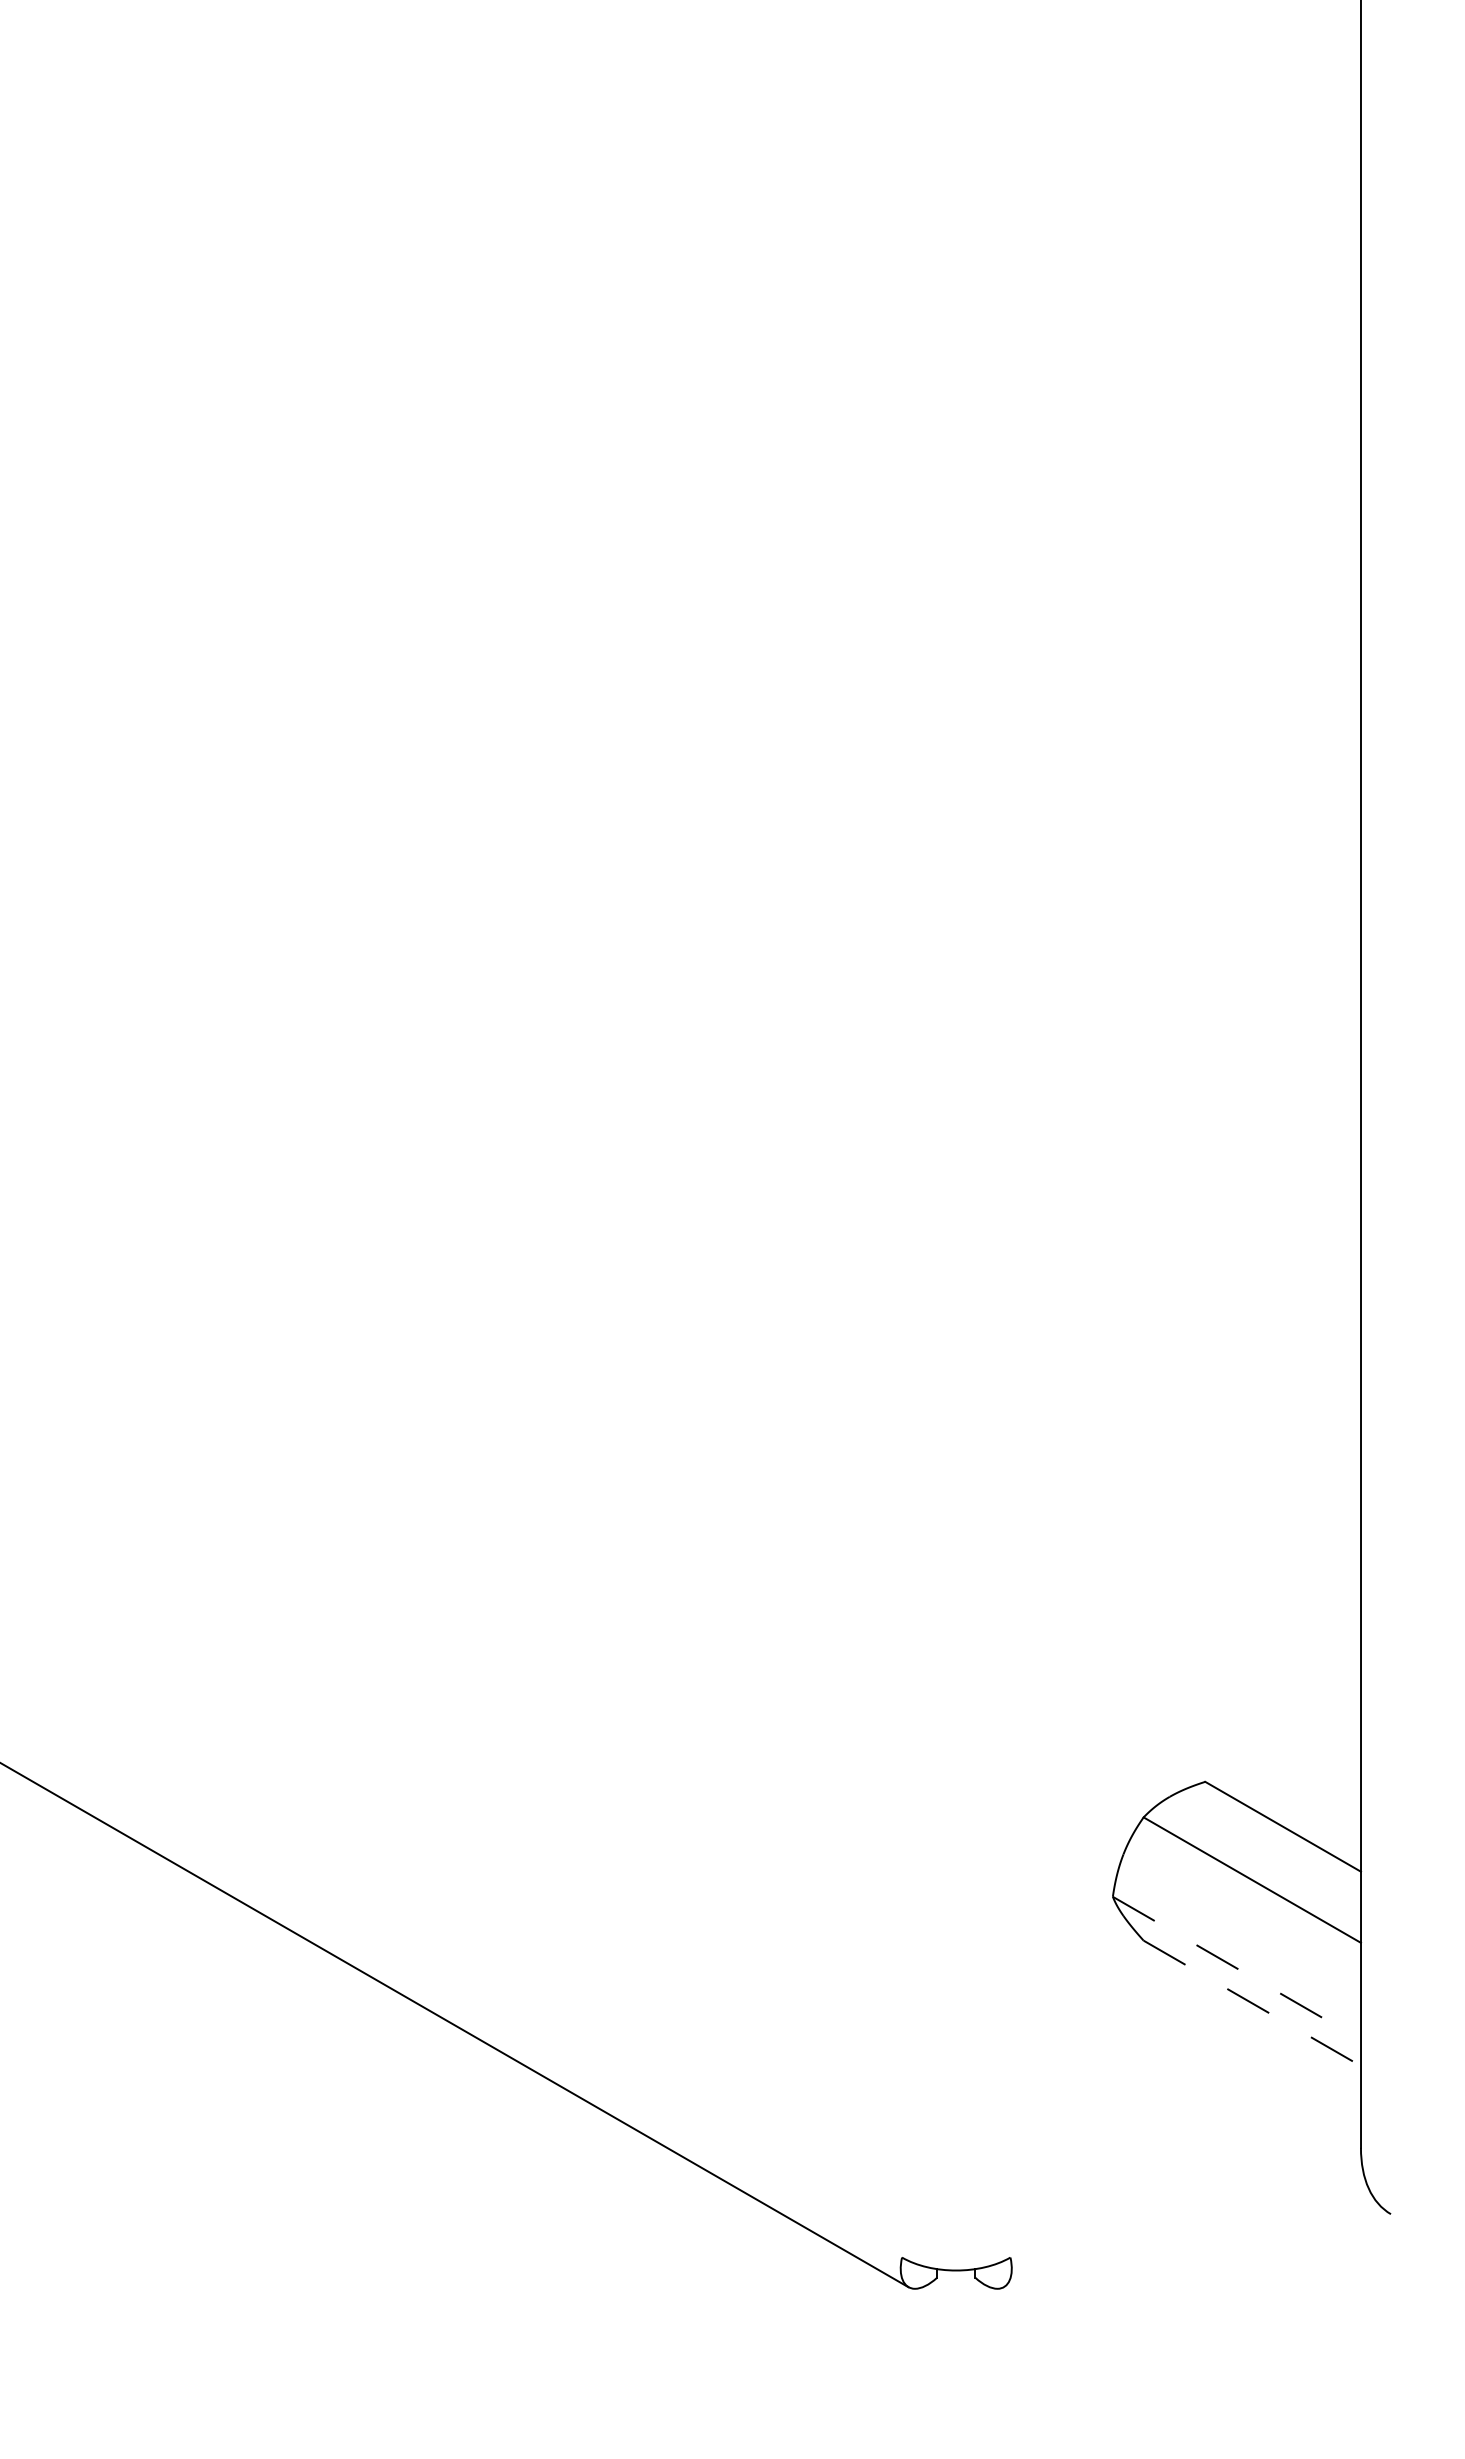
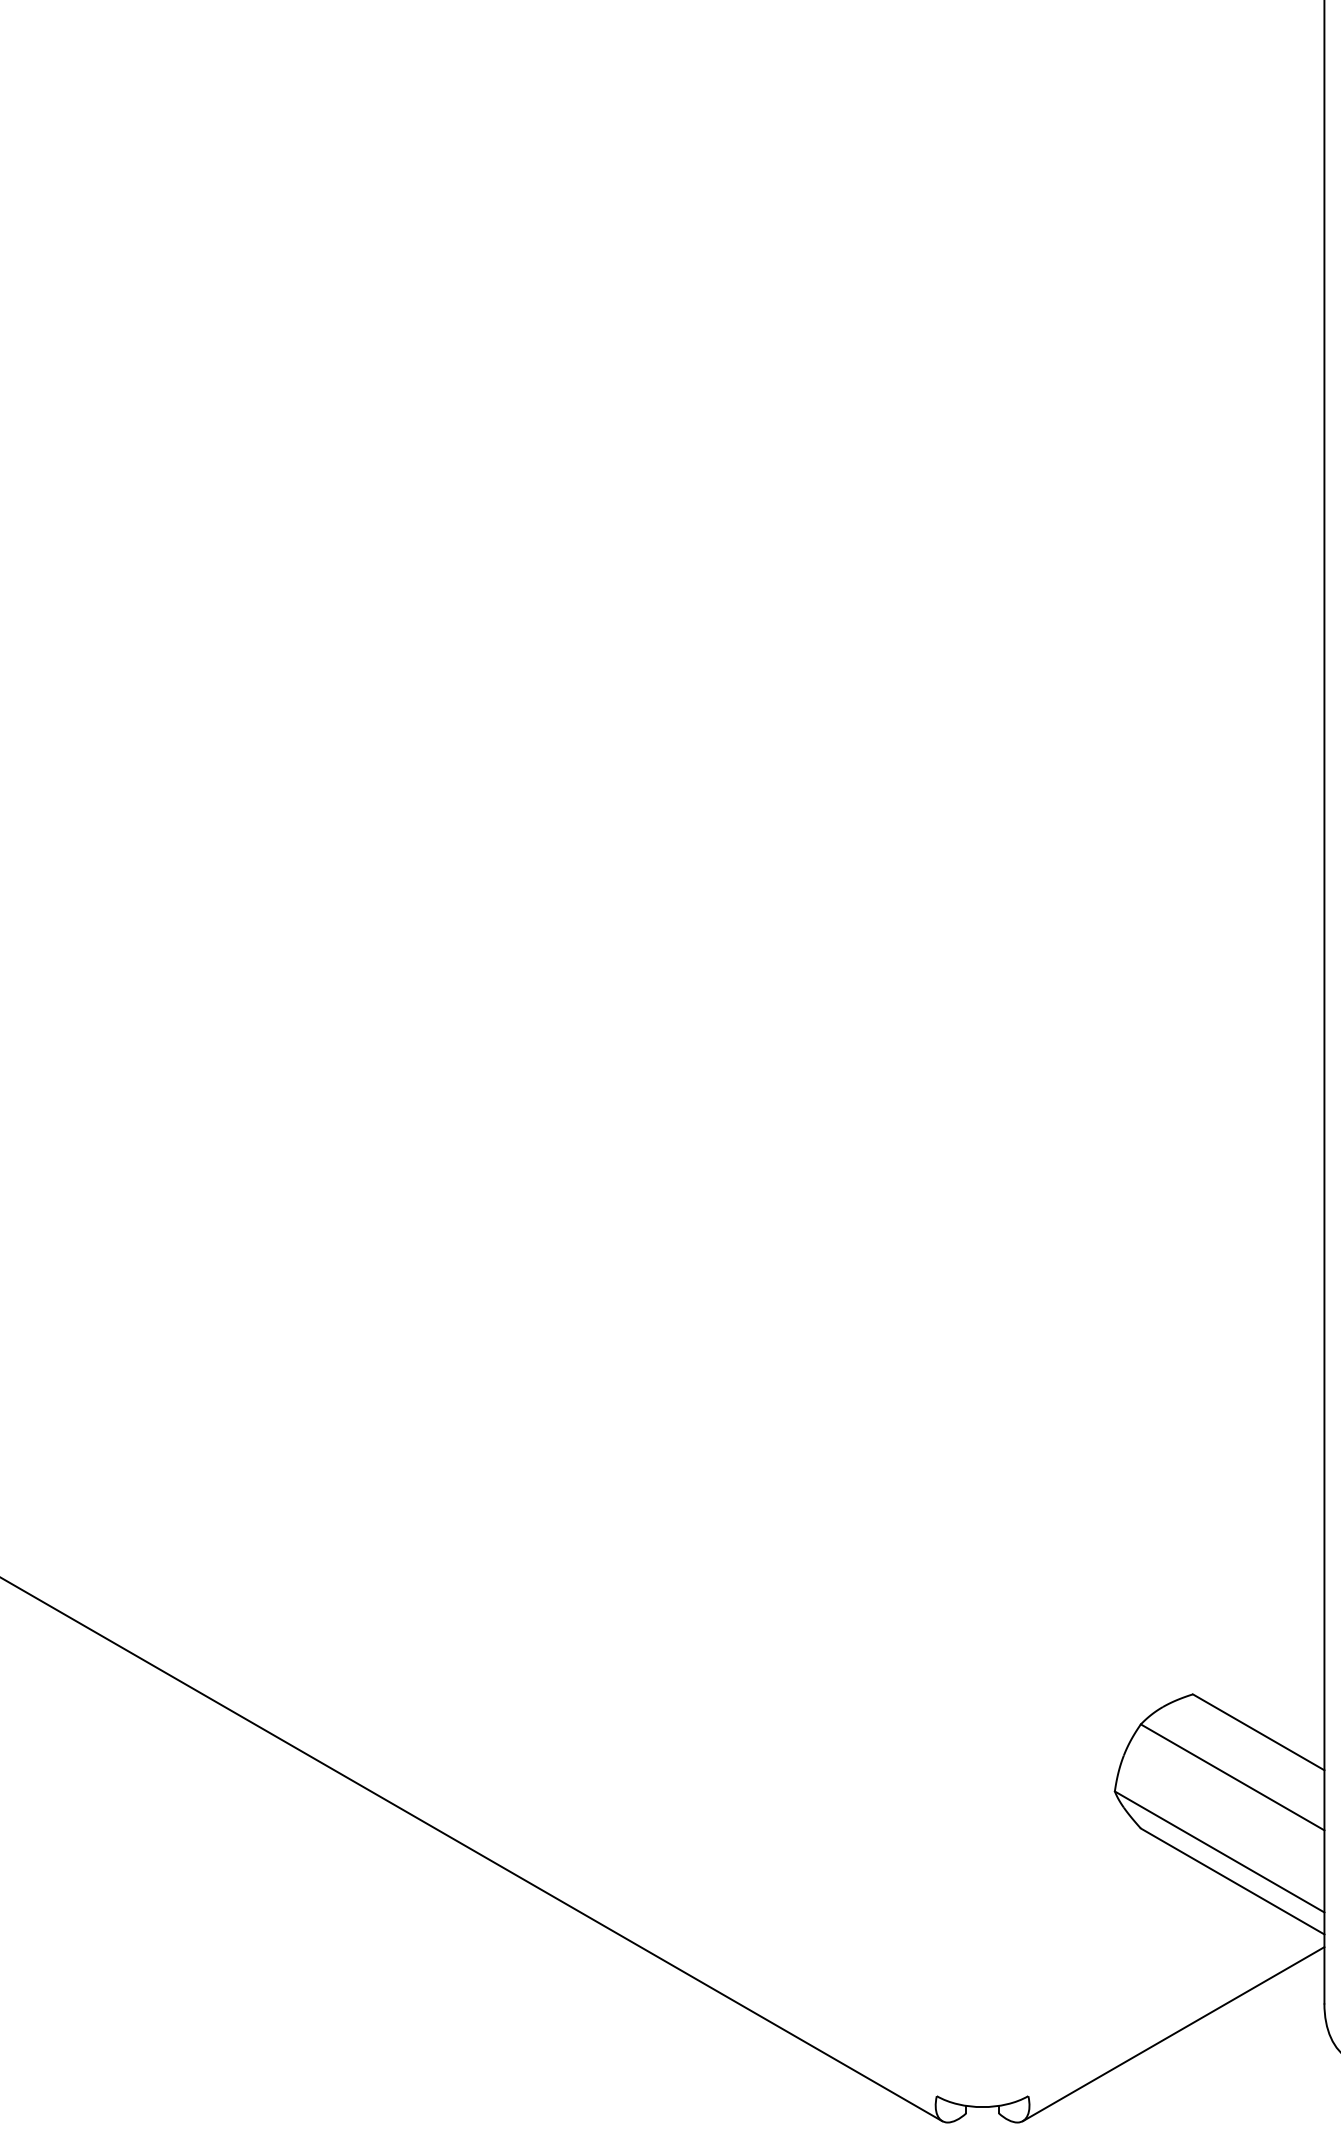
line: (1236, 1967) -> (1219, 1851), dashed -> solid
line: (1252, 2003) -> (1232, 1881), dashed -> solid
line: (1182, 2184) -> (1173, 2034), added

